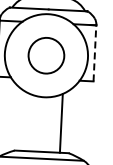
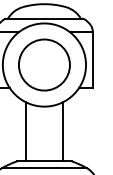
line: (94, 52) -> (92, 59), dashed -> solid
circle: (46, 55) -> (44, 64), size x1.43
line: (25, 121) -> (26, 131), added

